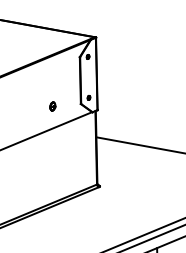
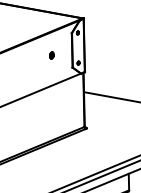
part: (52, 106) -> (51, 55), moved

